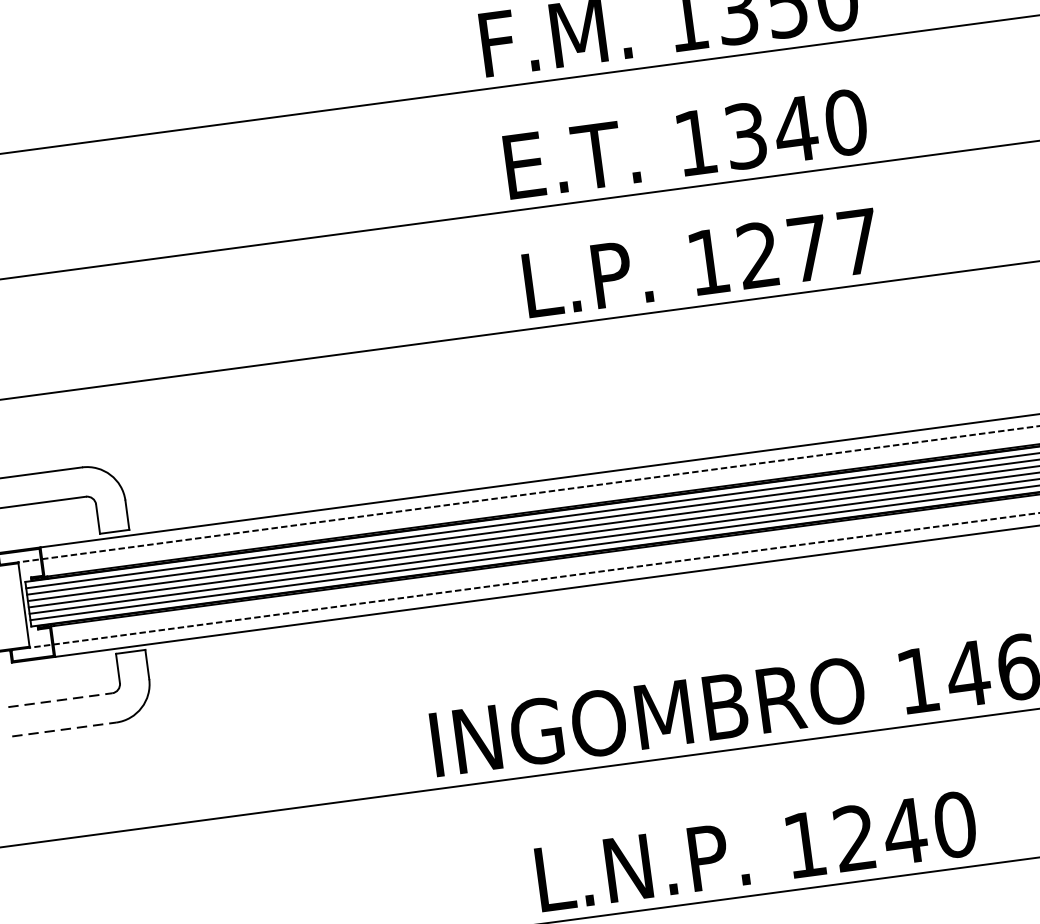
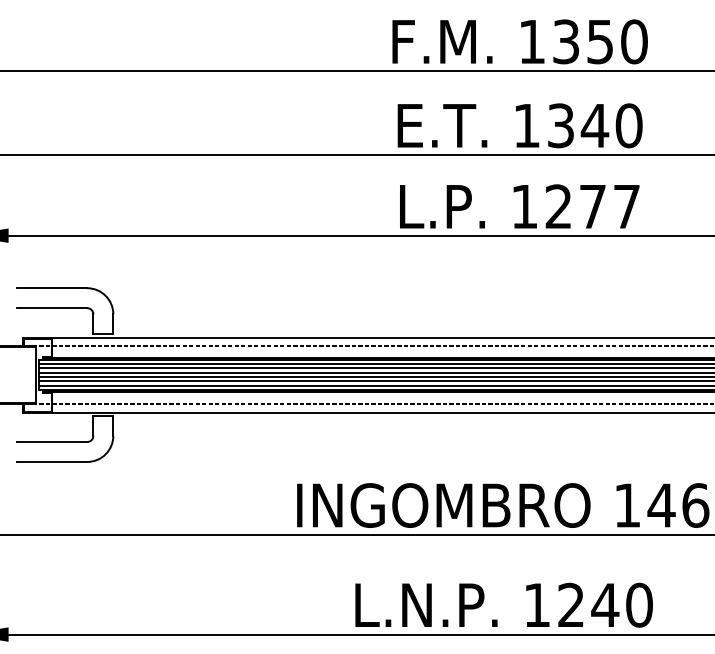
line: (61, 700) -> (52, 442), dashed -> solid
line: (64, 728) -> (52, 461), dashed -> solid

